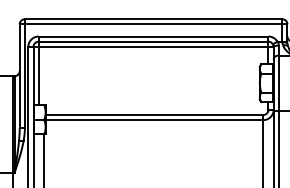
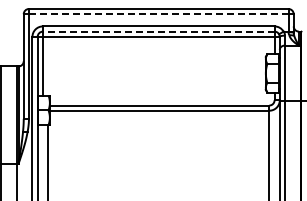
line: (153, 24) -> (158, 14), solid -> dashed
line: (153, 41) -> (158, 31), solid -> dashed

